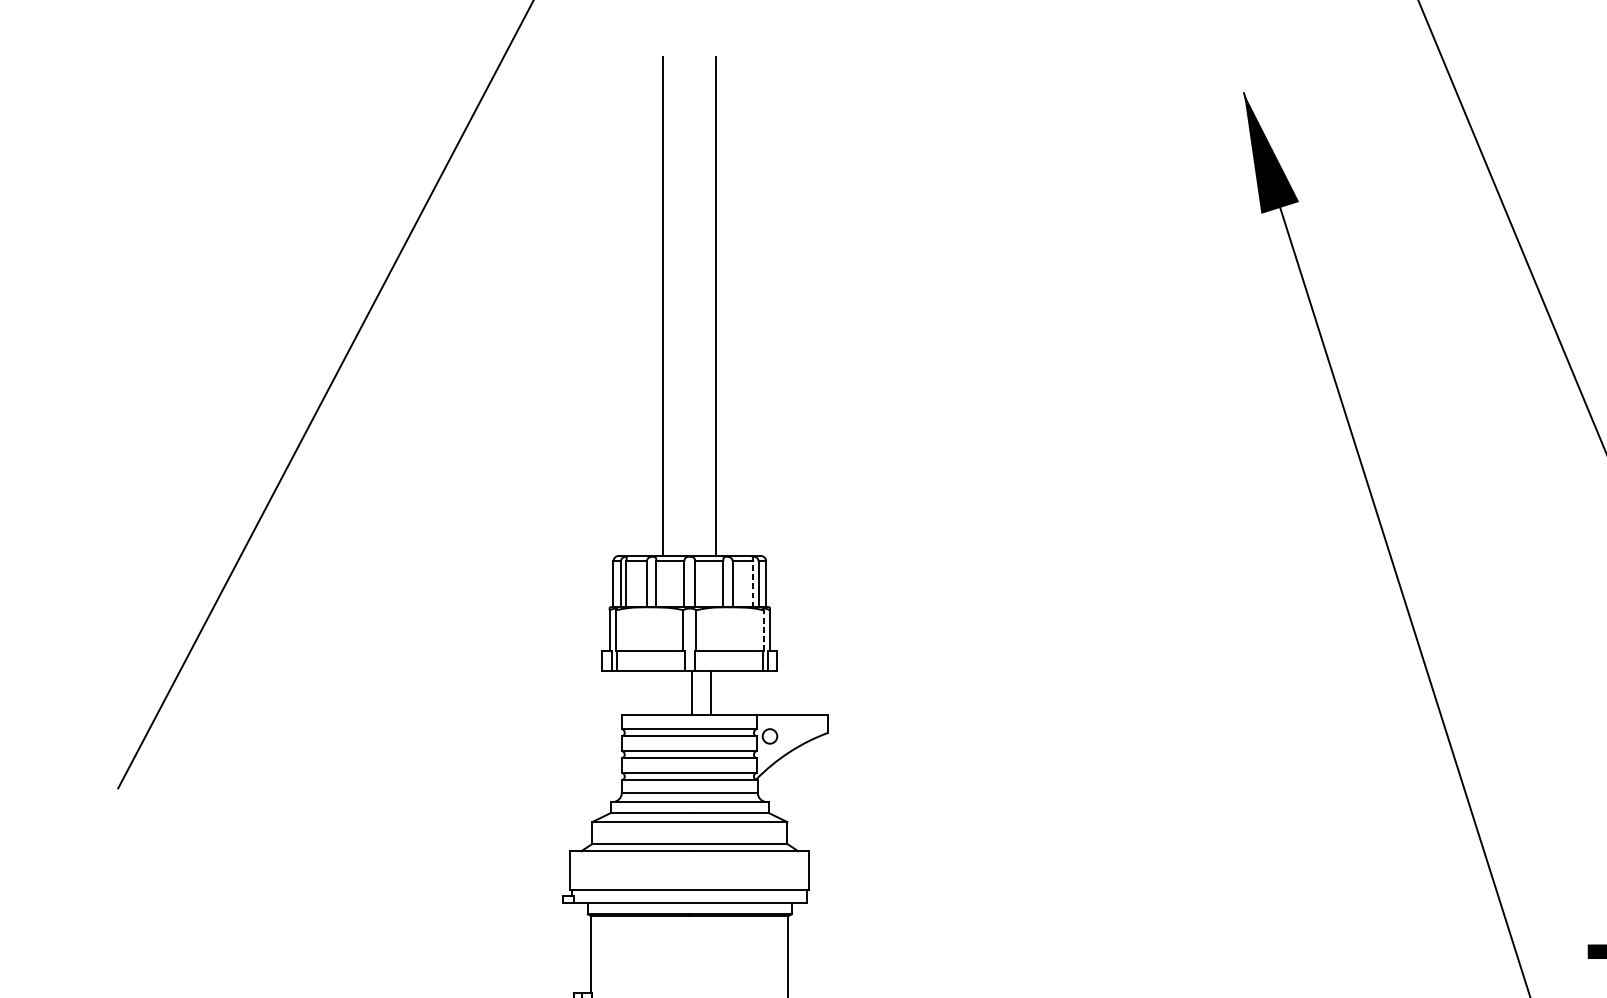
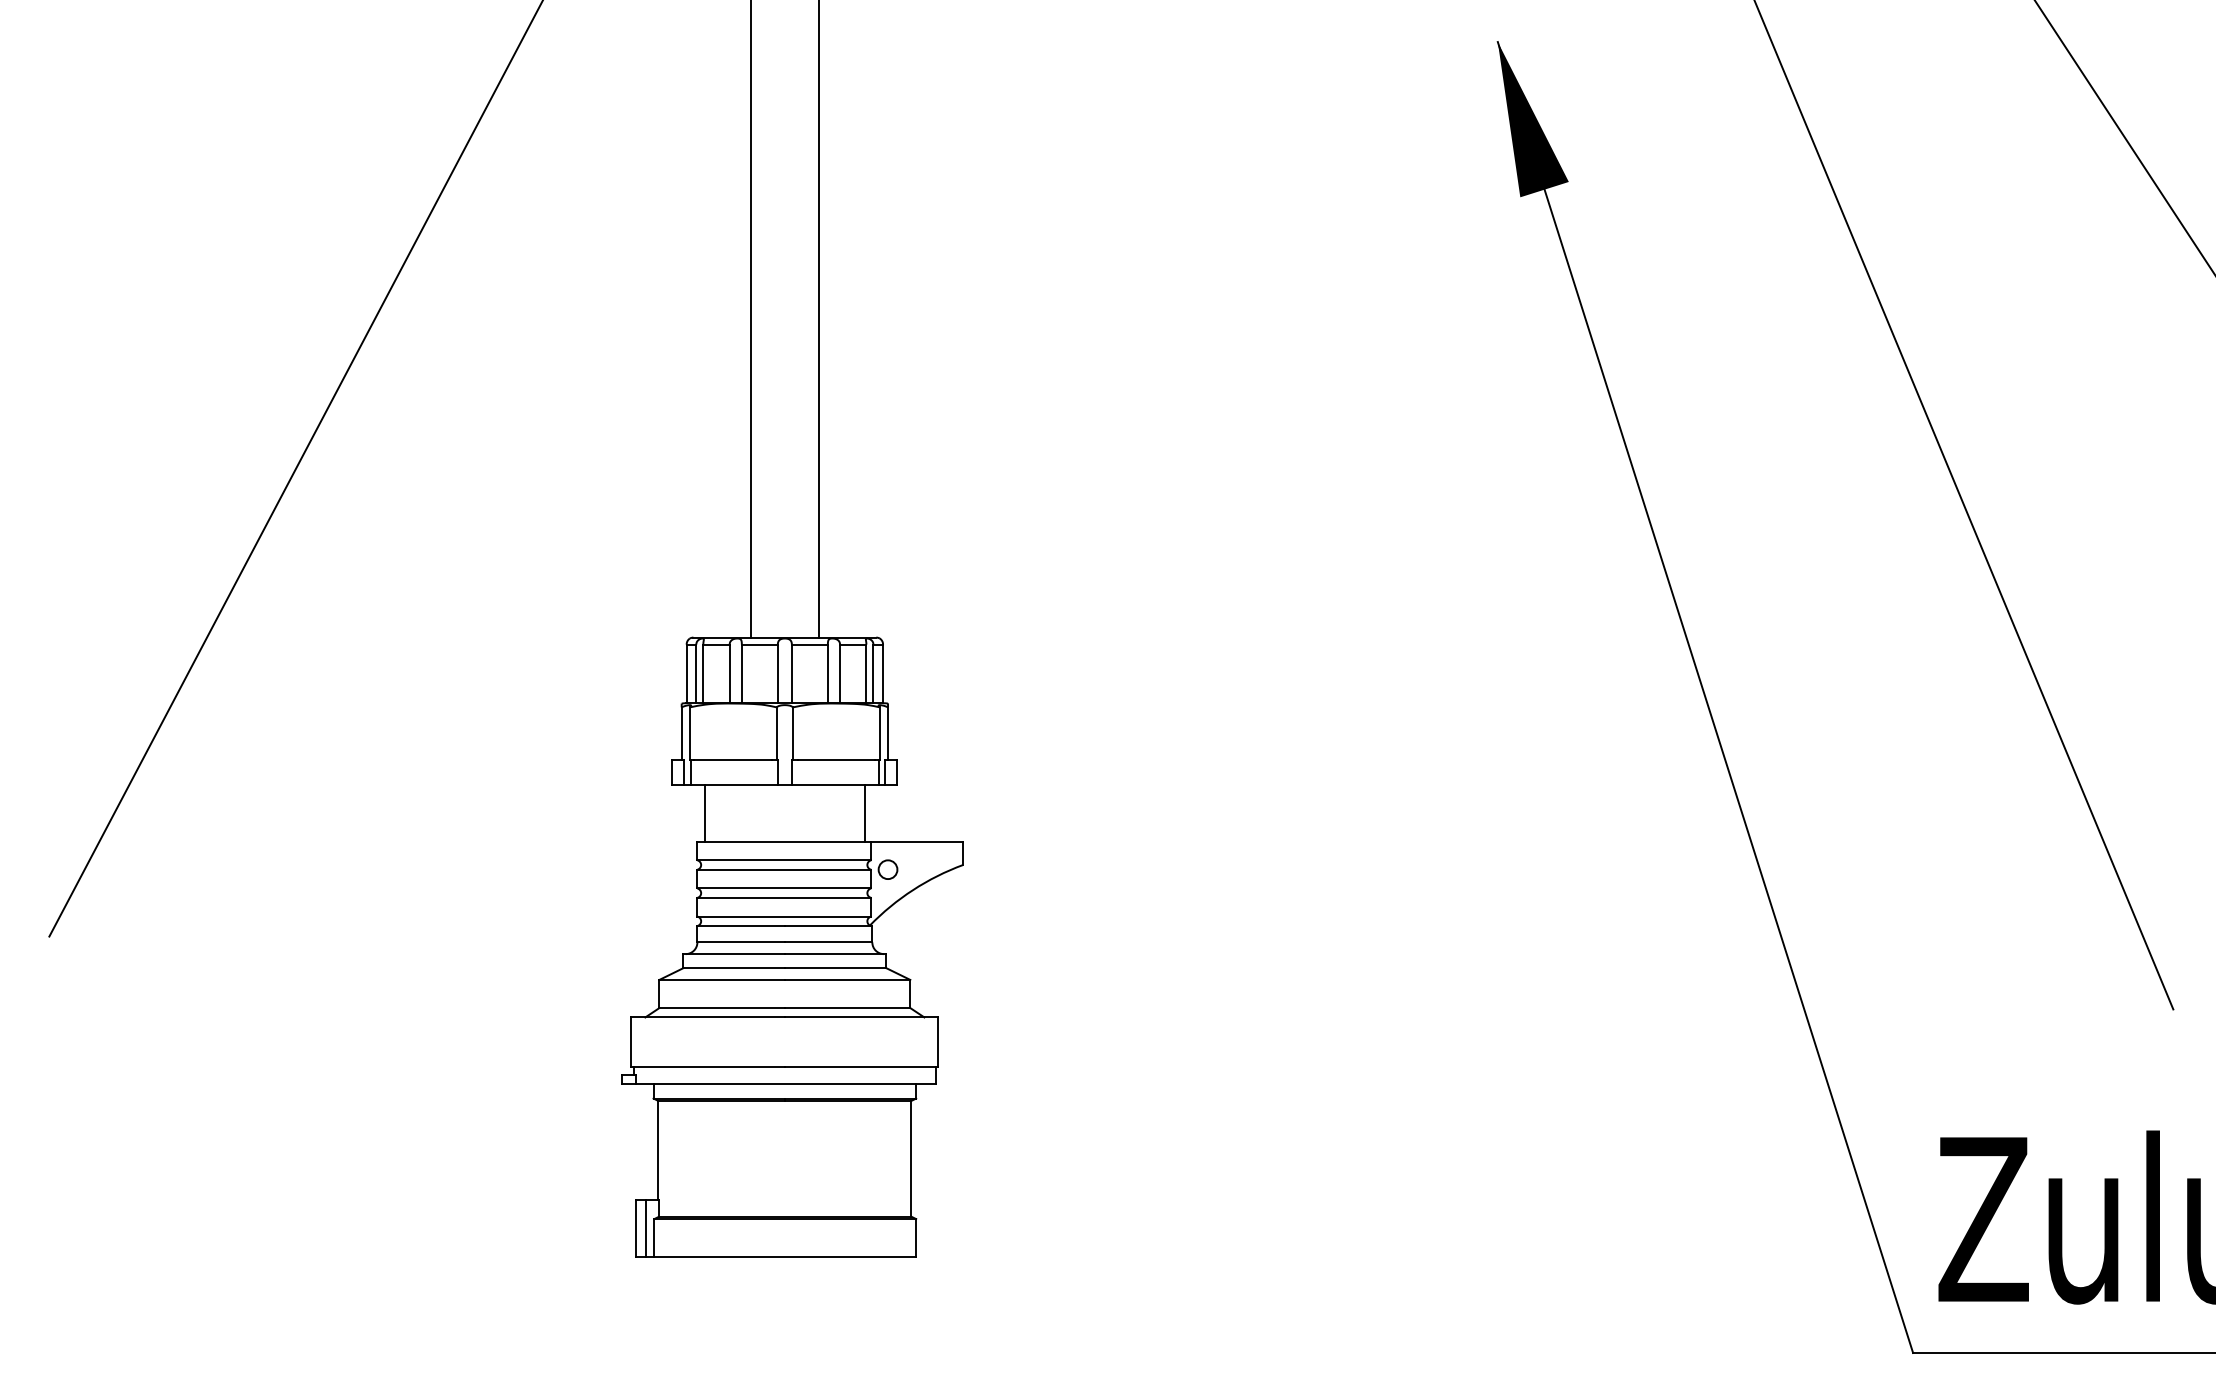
line: (753, 583) -> (866, 673), dashed -> solid
line: (763, 629) -> (879, 732), dashed -> solid
line: (692, 692) -> (705, 813), moved
line: (710, 692) -> (864, 813), moved

